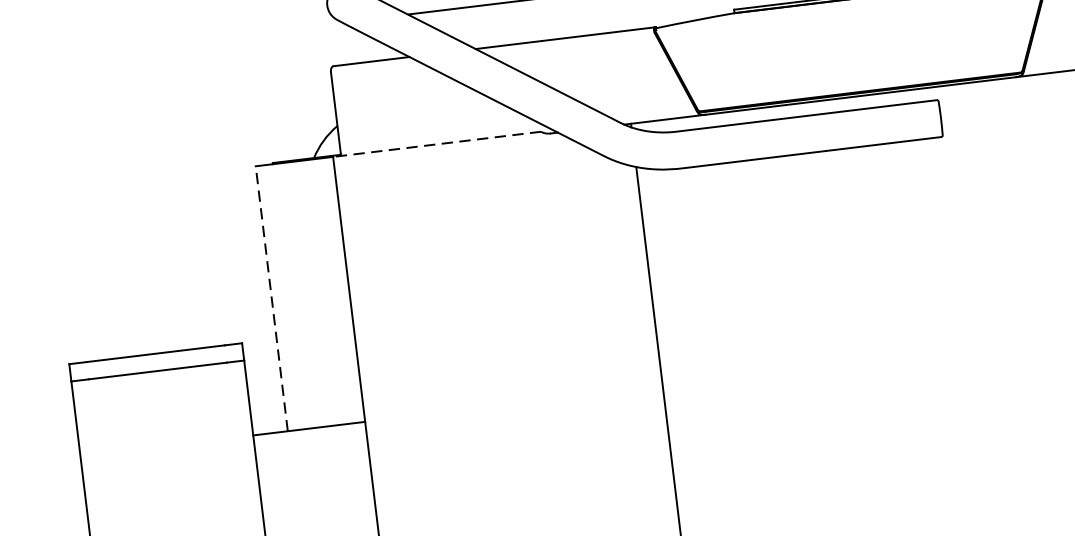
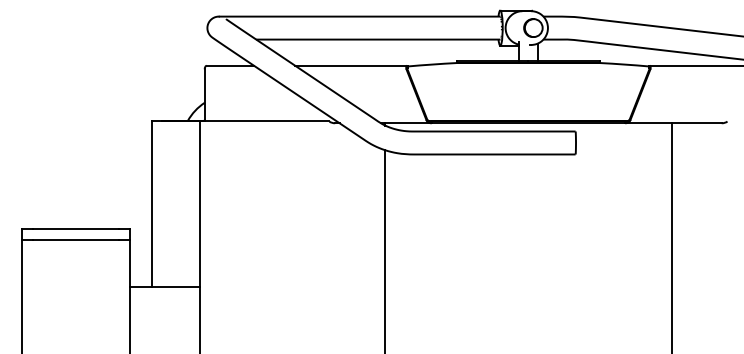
line: (437, 144) -> (264, 121), dashed -> solid
line: (271, 299) -> (151, 204), dashed -> solid

